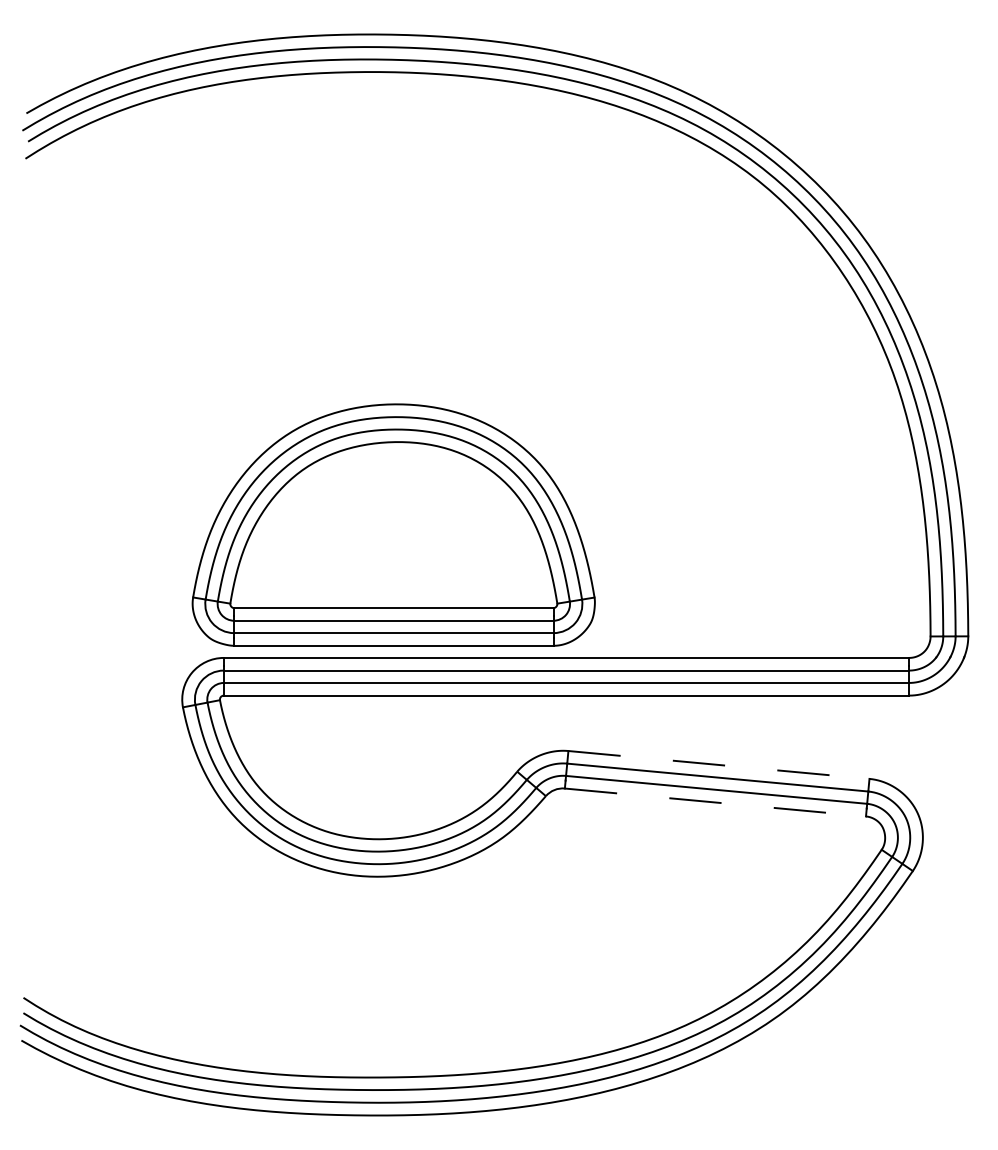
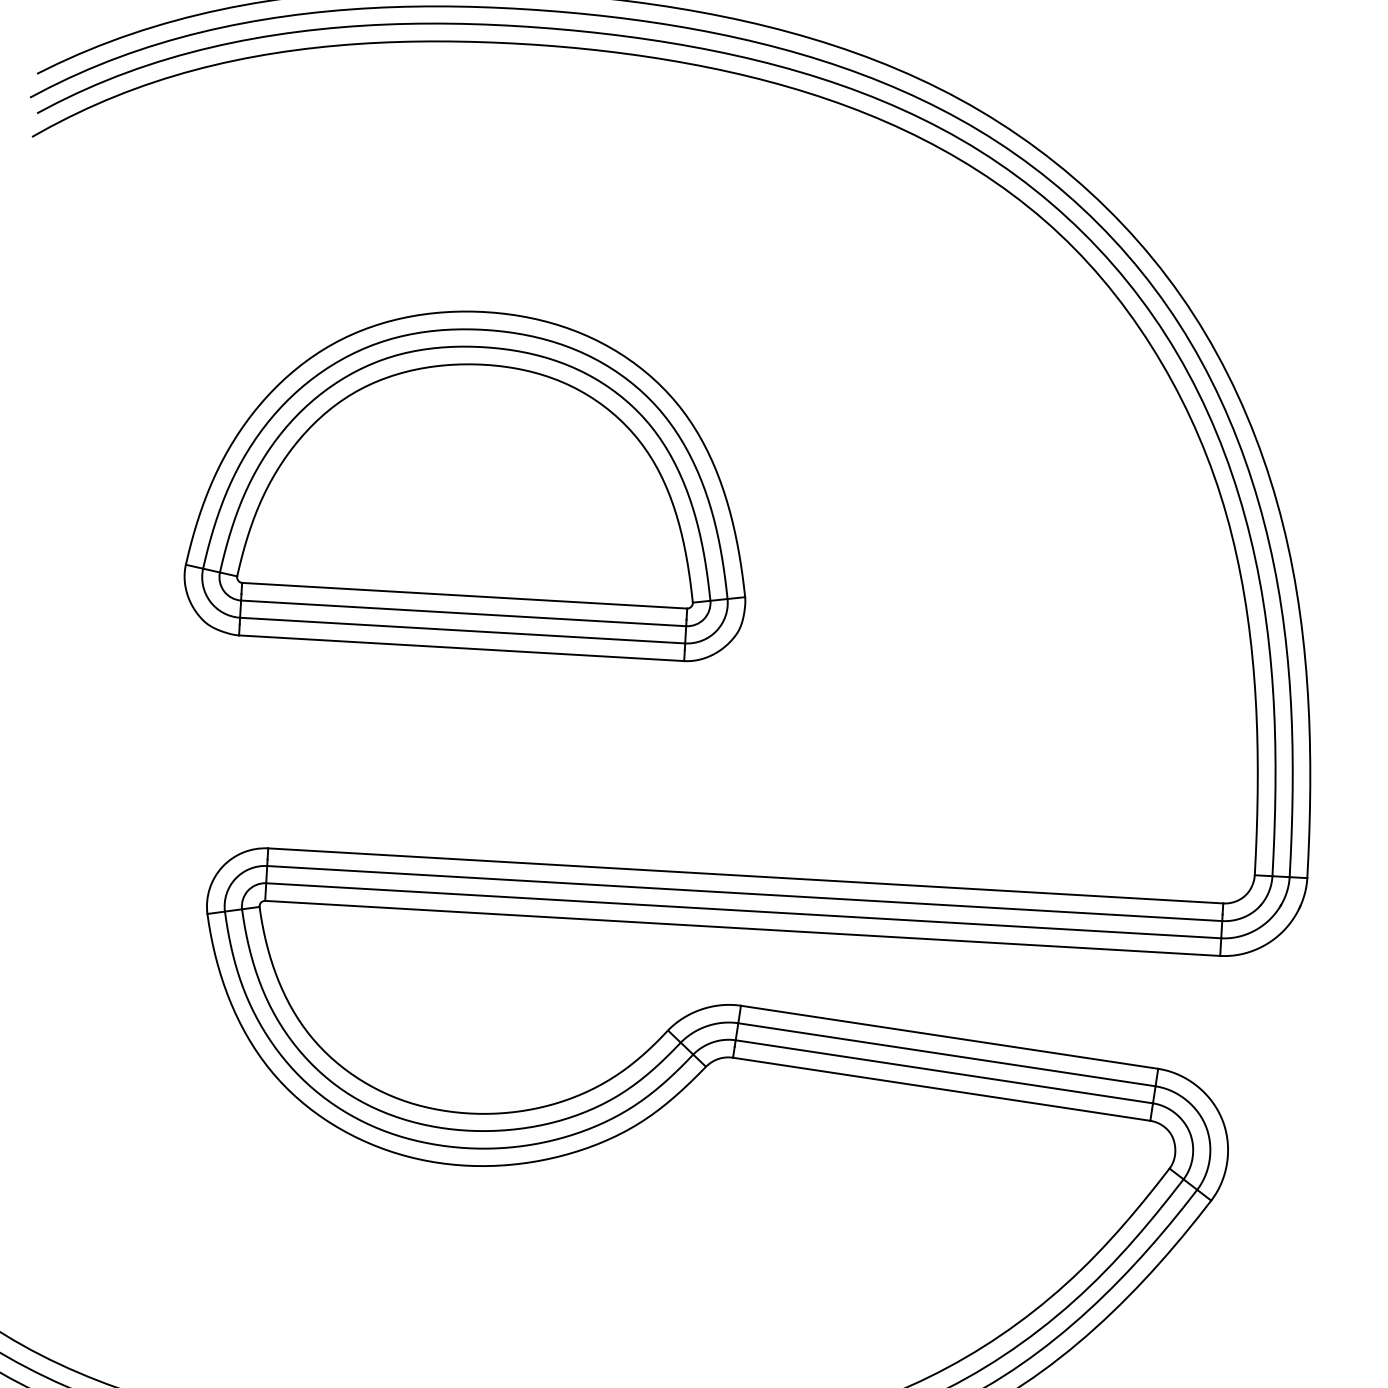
part: (393, 524) -> (470, 479), moved
line: (719, 765) -> (950, 1038), dashed -> solid
line: (715, 802) -> (941, 1089), dashed -> solid

